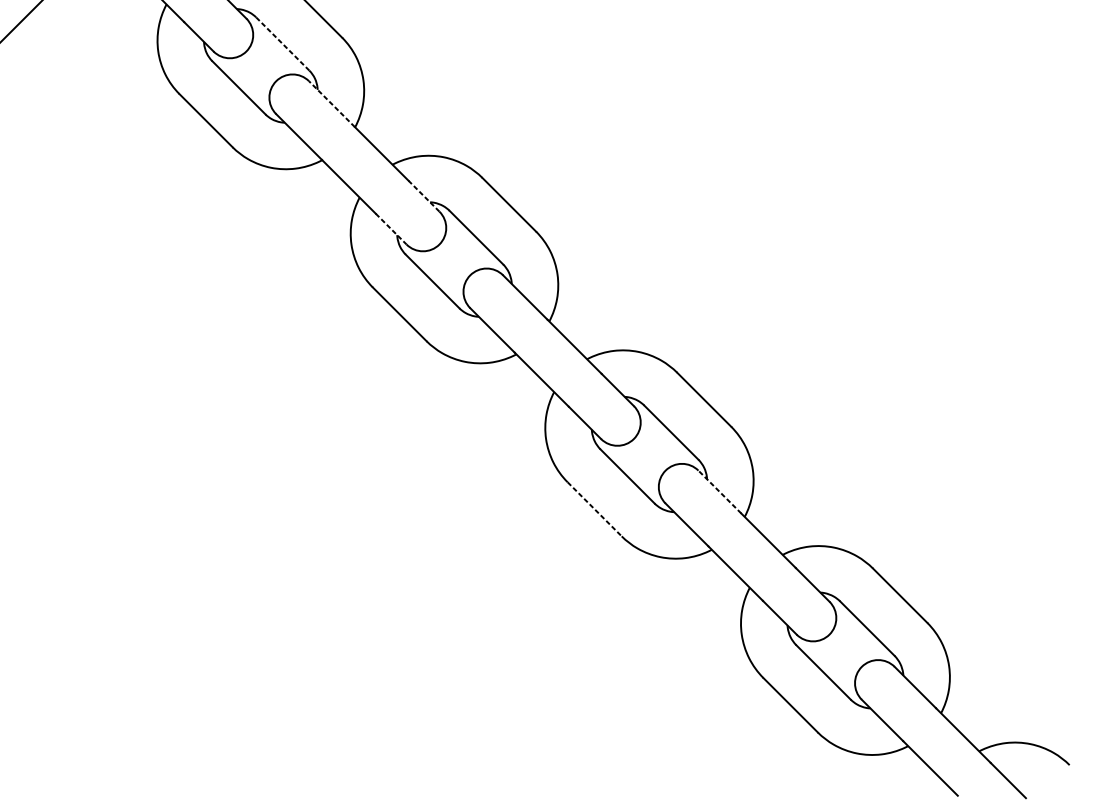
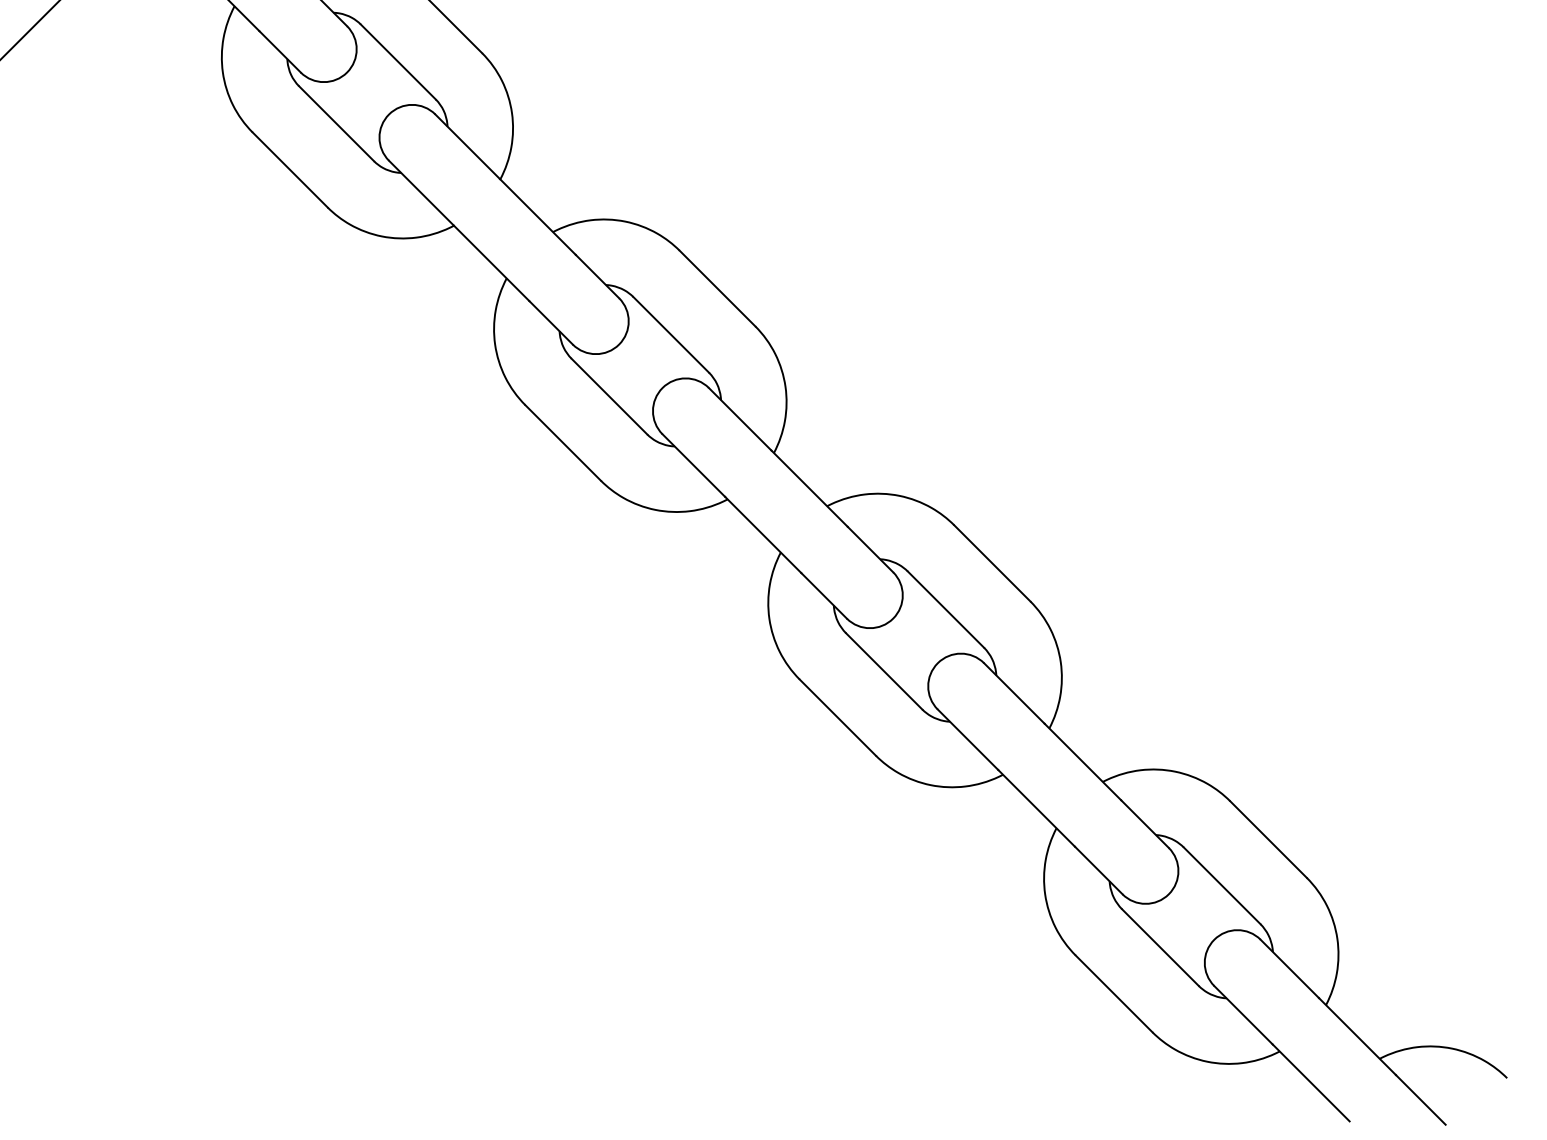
line: (282, 43) -> (397, 61), dashed -> solid
line: (331, 103) -> (467, 146), dashed -> solid
line: (424, 196) -> (597, 276), dashed -> solid
line: (391, 228) -> (551, 322), dashed -> solid
line: (720, 492) -> (1014, 693), dashed -> solid
line: (594, 509) -> (837, 717), dashed -> solid

